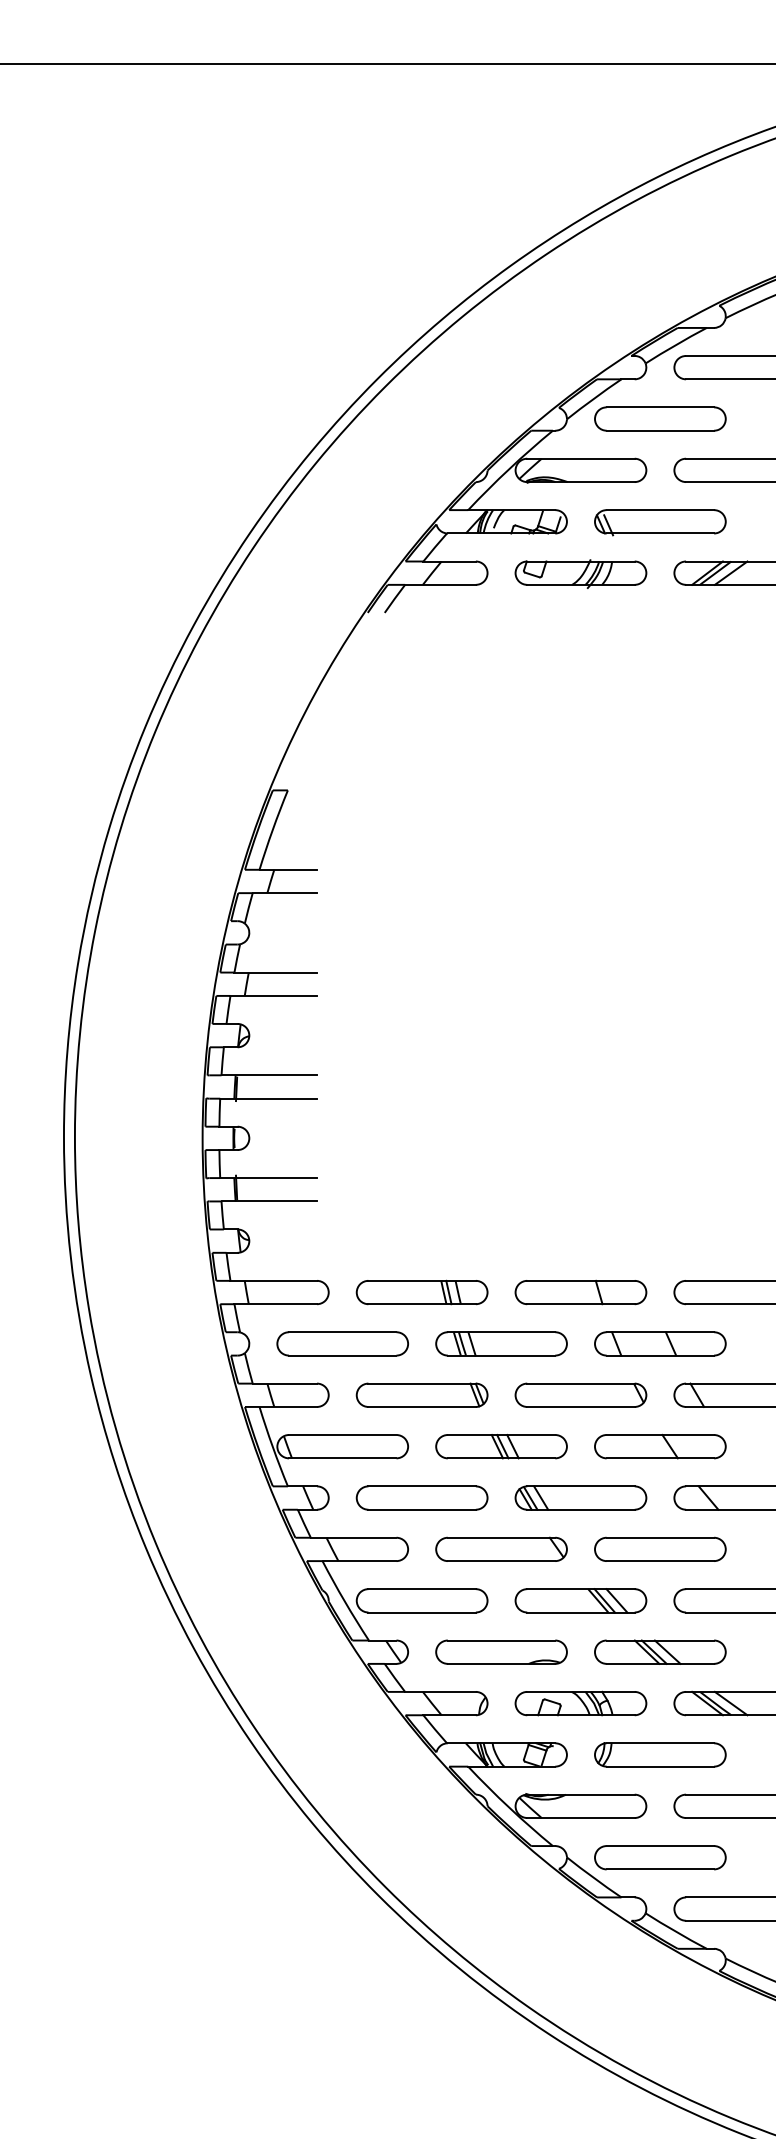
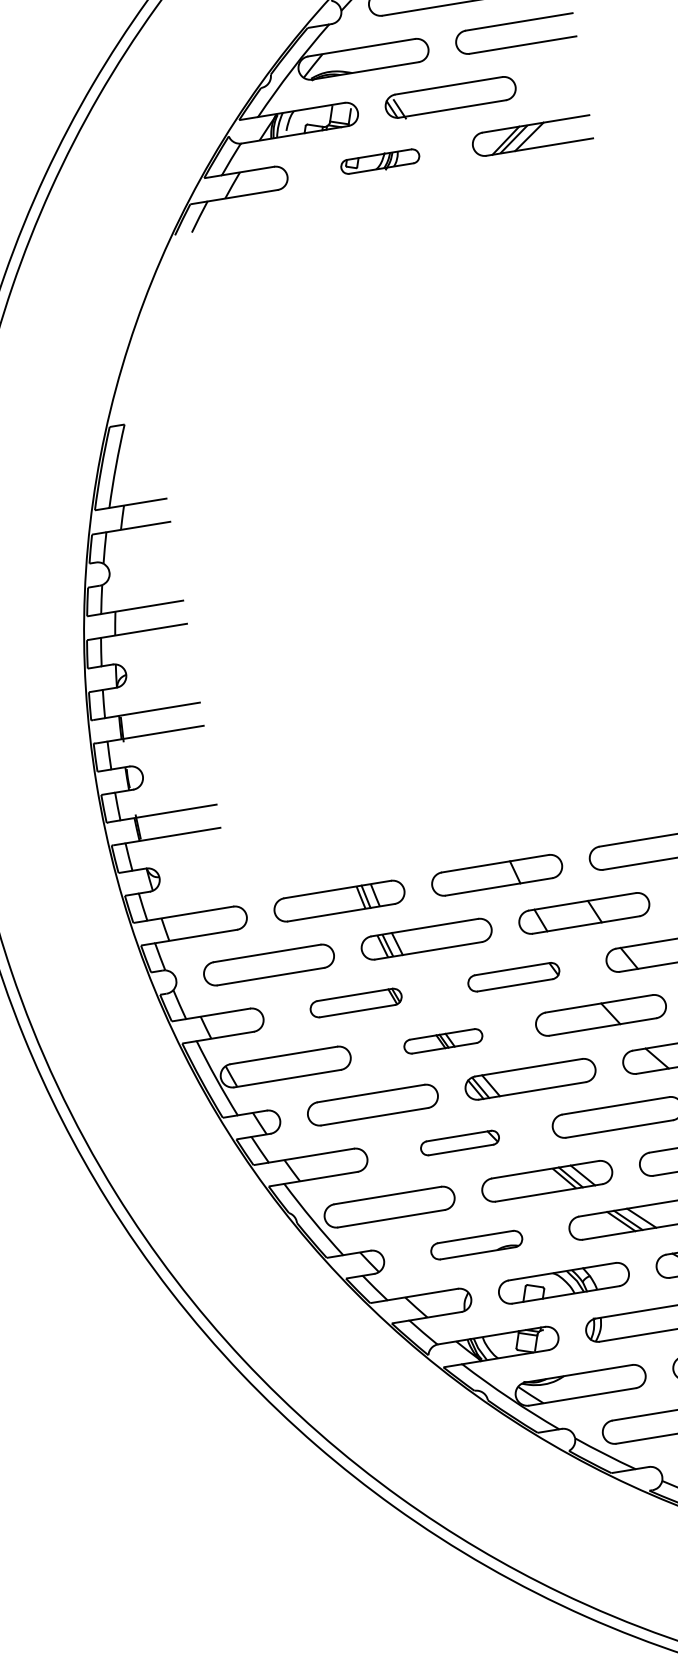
part: (580, 573) -> (379, 161), size x0.6
part: (421, 1394) -> (355, 1002), size x0.7
part: (580, 1394) -> (513, 976), size x0.7
part: (501, 1446) -> (443, 1041), size x0.6
part: (501, 1548) -> (459, 1142), size x0.6
part: (501, 1651) -> (476, 1244), size x0.7

